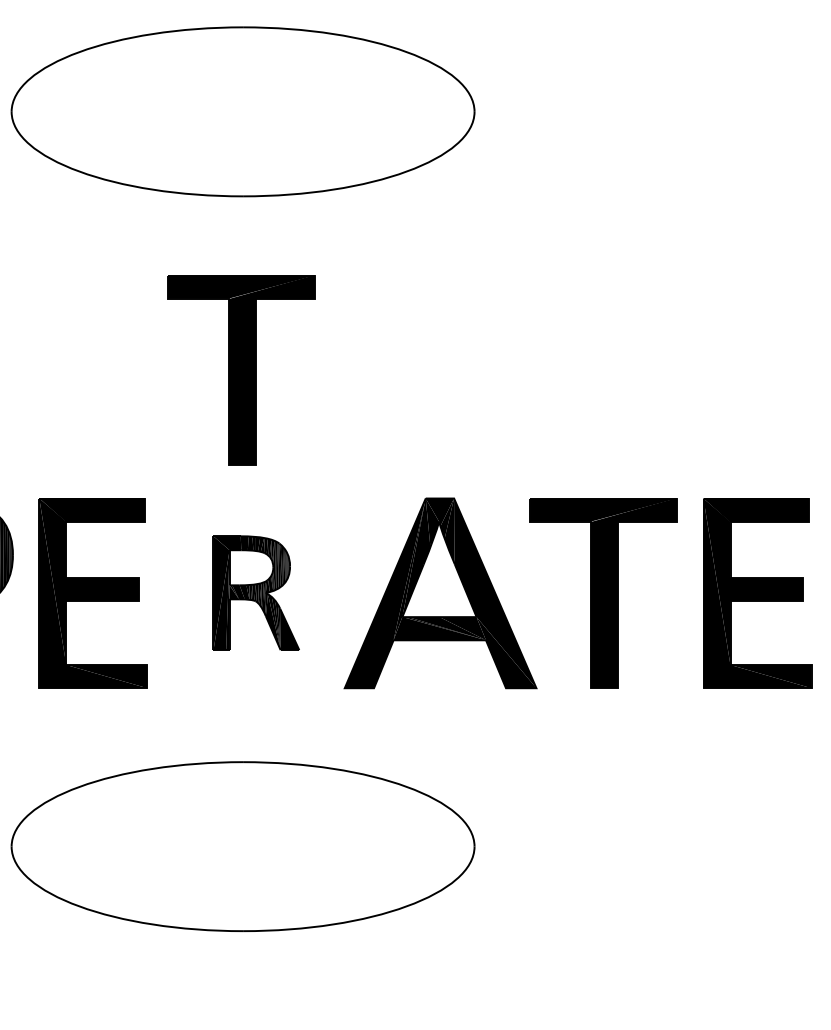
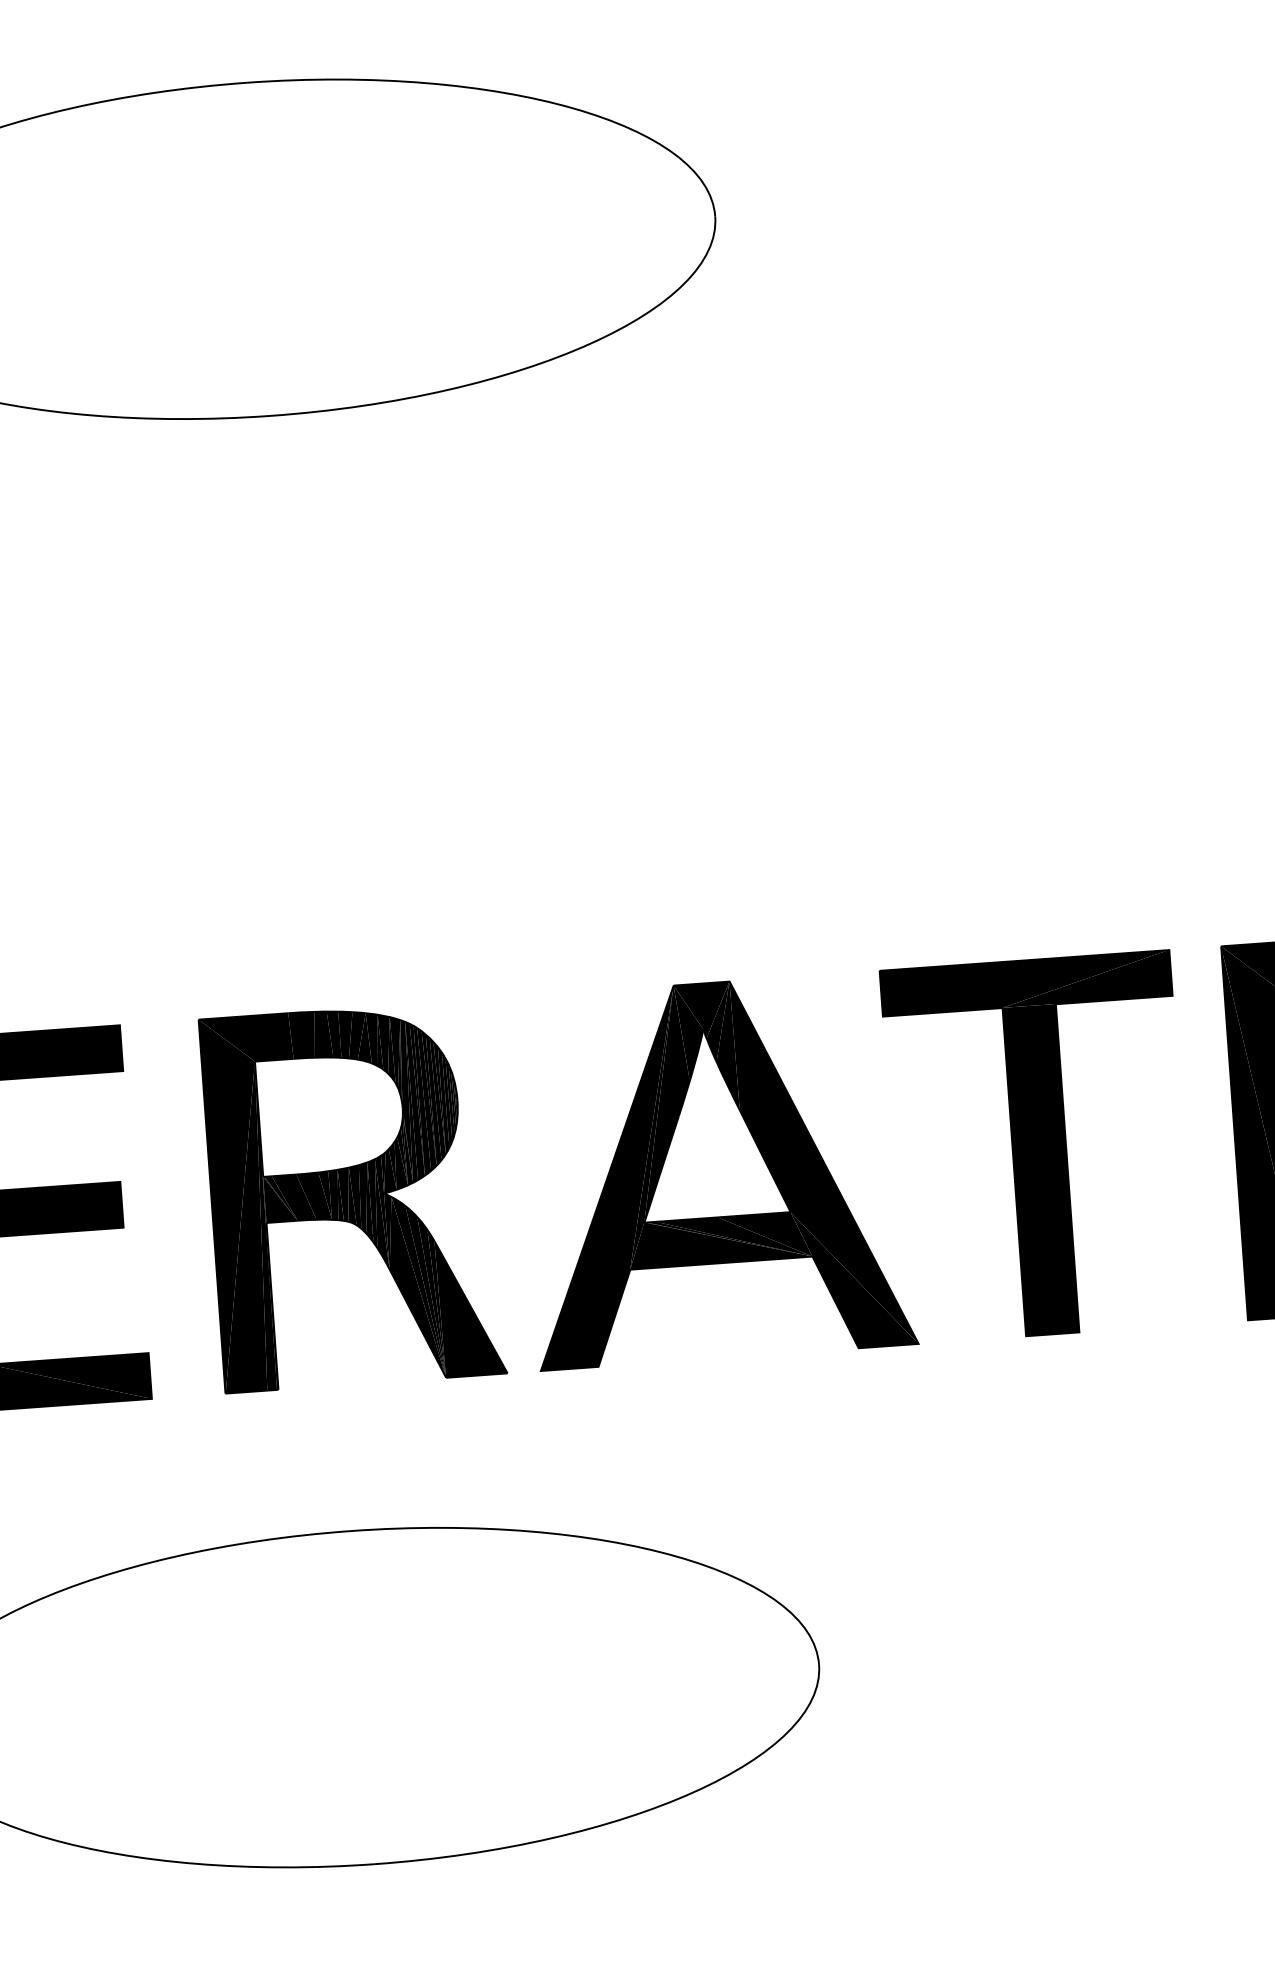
part: (241, 370) -> (292, 759), removed
part: (256, 592) -> (353, 1194), size x1.67

